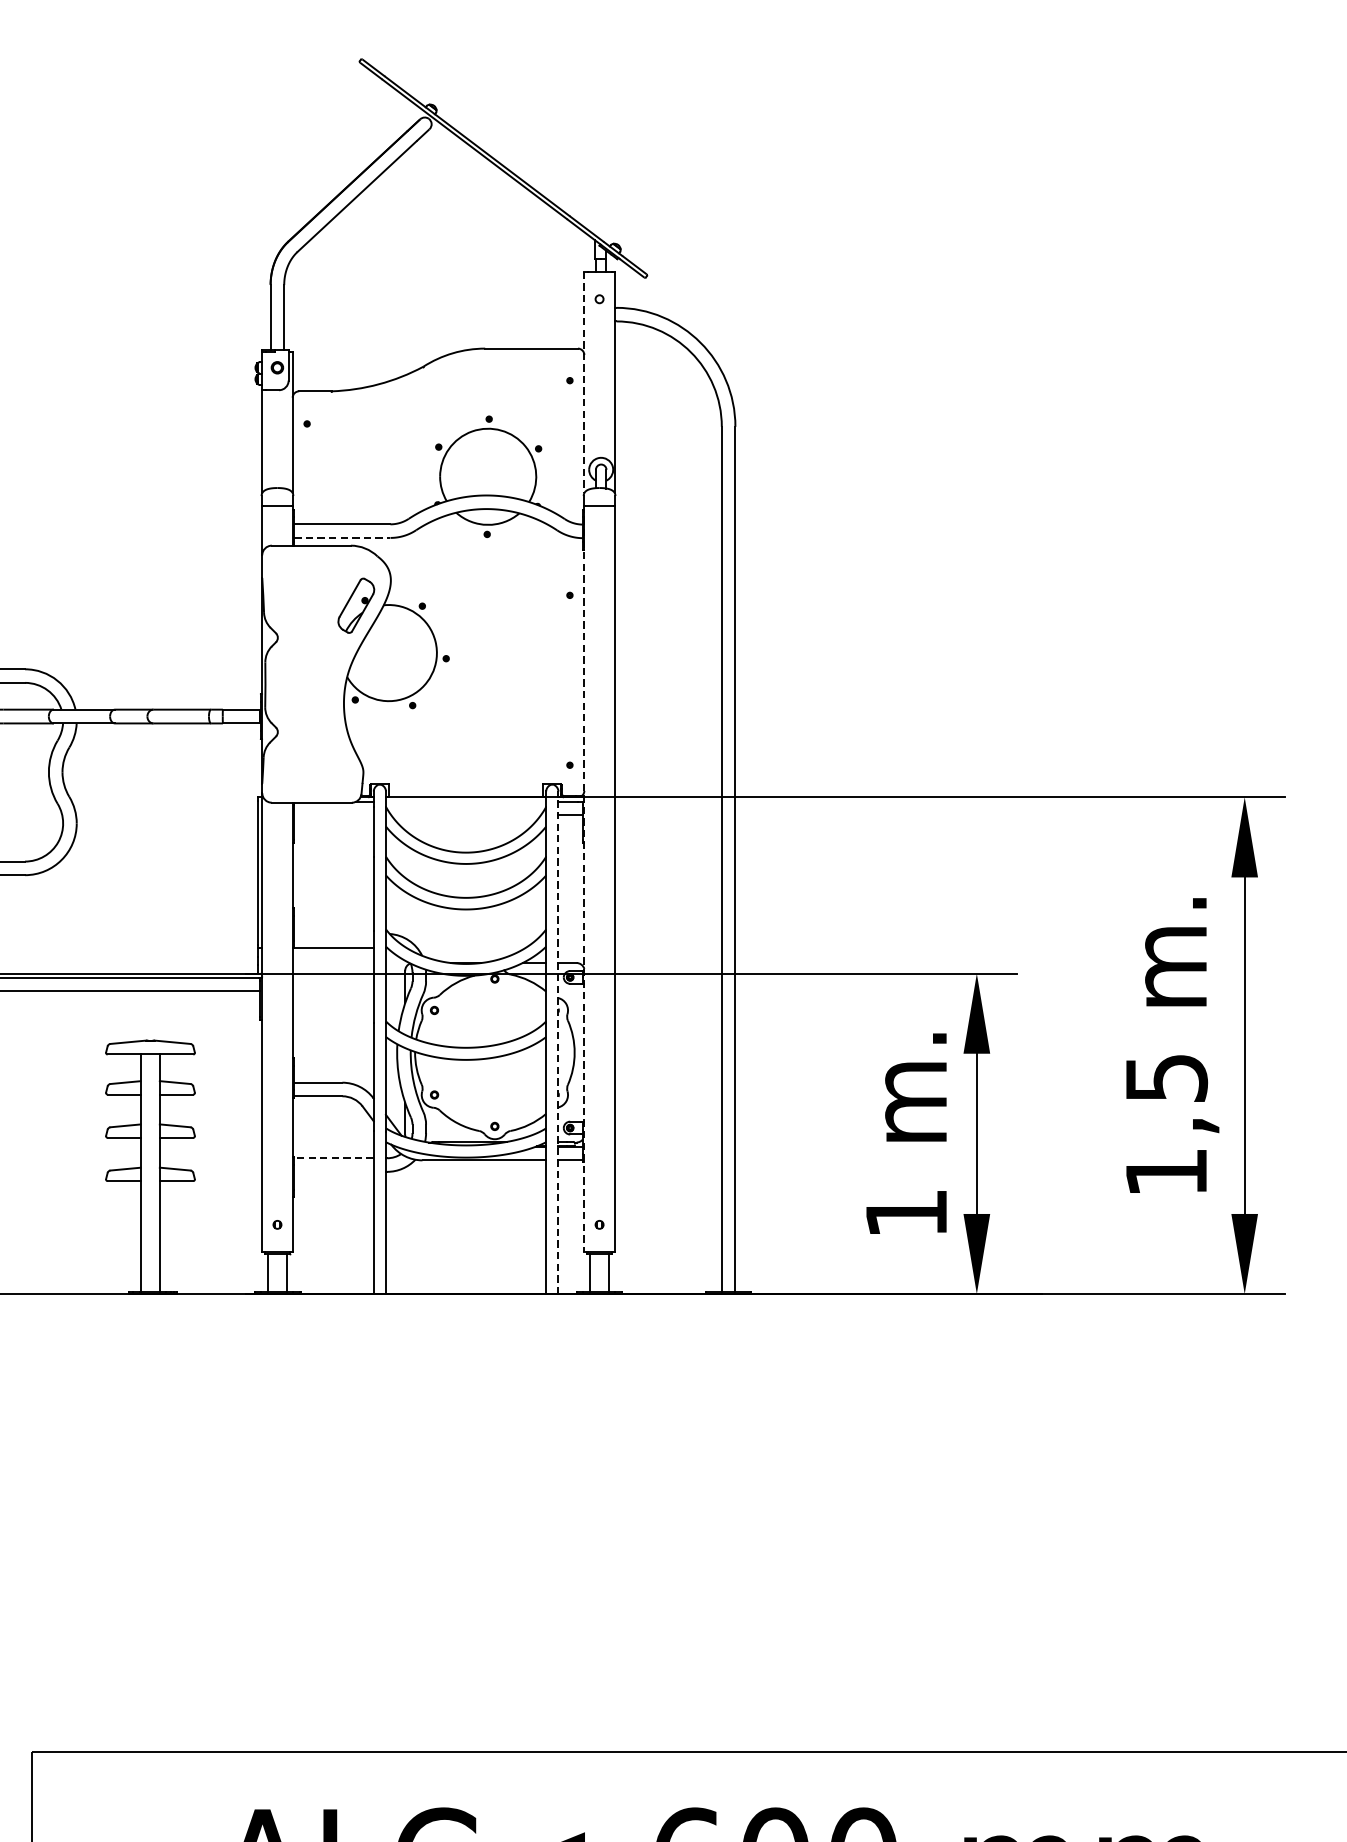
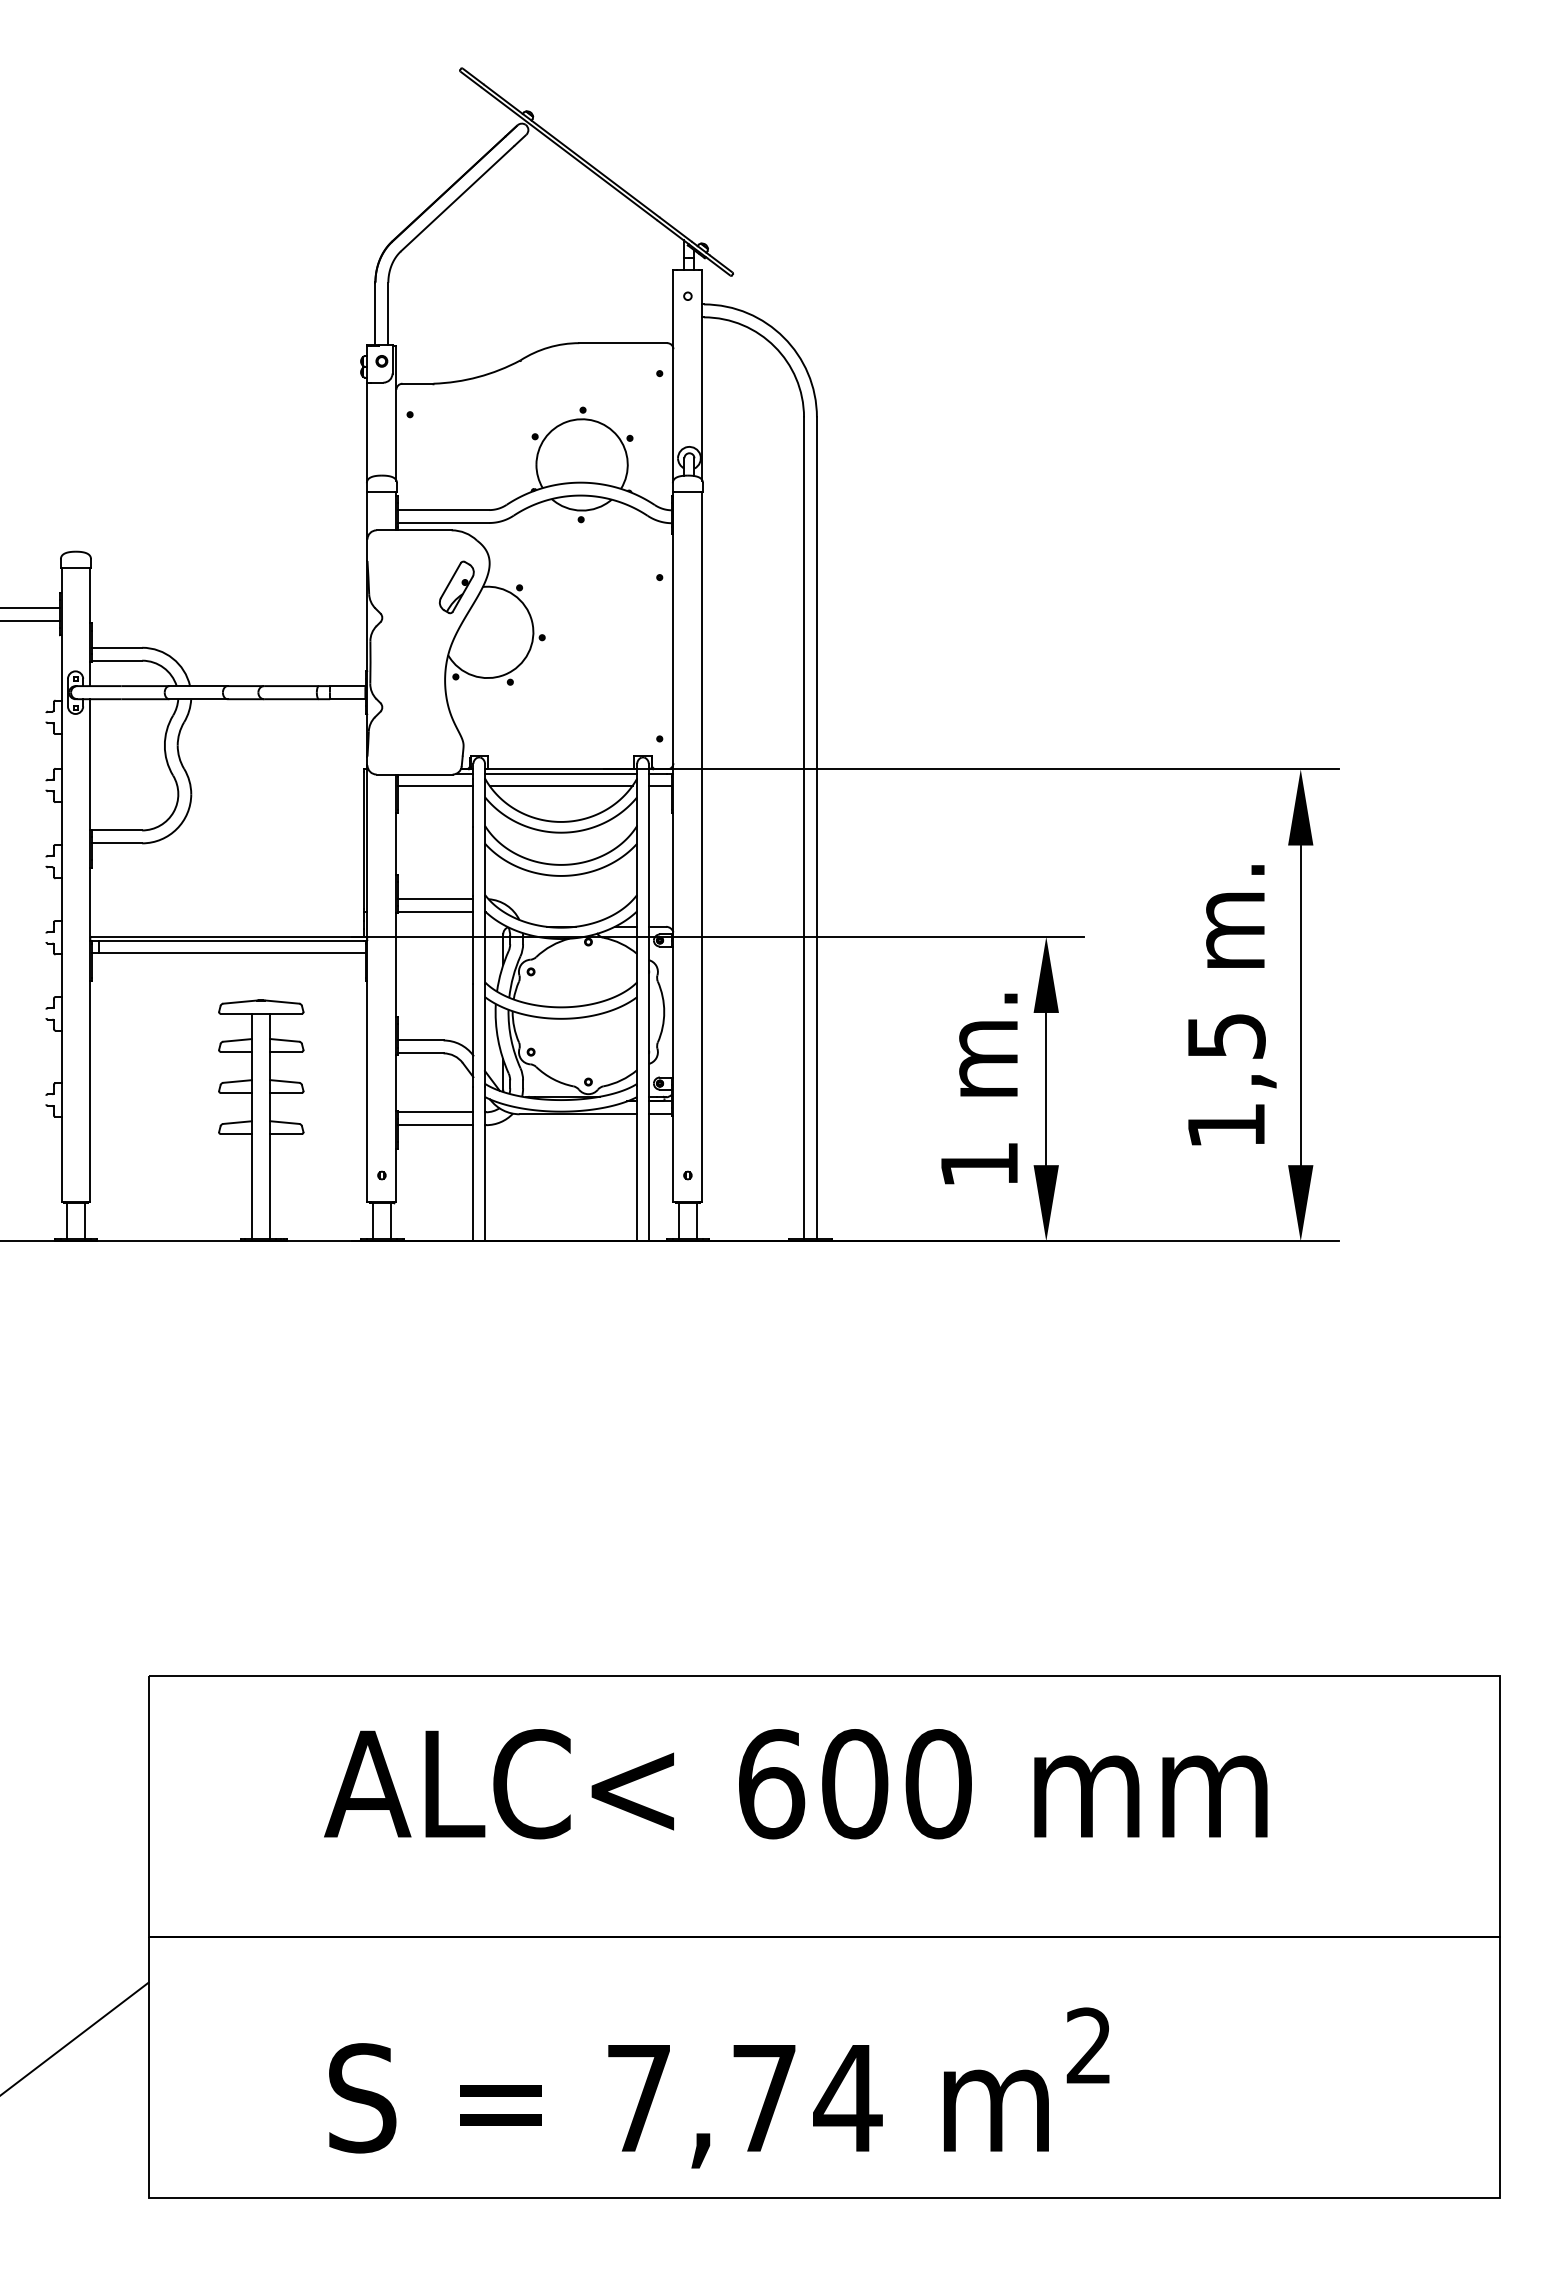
line: (584, 382) -> (673, 375), dashed -> solid
line: (342, 538) -> (443, 523), dashed -> solid
line: (466, 801) -> (561, 773), added
line: (333, 814) -> (435, 785), added
line: (465, 814) -> (560, 785), added
line: (584, 879) -> (673, 847), dashed -> solid
line: (333, 934) -> (435, 899), added
line: (558, 1042) -> (648, 1002), dashed -> solid
line: (333, 1158) -> (435, 1112), dashed -> solid
line: (333, 1172) -> (435, 1125), added

